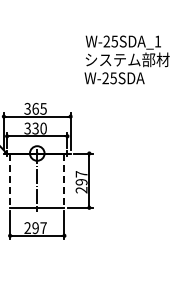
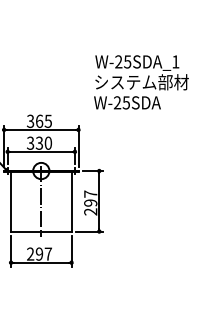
text: (126, 59) -> (140, 81), moved
line: (10, 180) -> (11, 201), dashed -> solid
line: (64, 180) -> (71, 201), dashed -> solid

